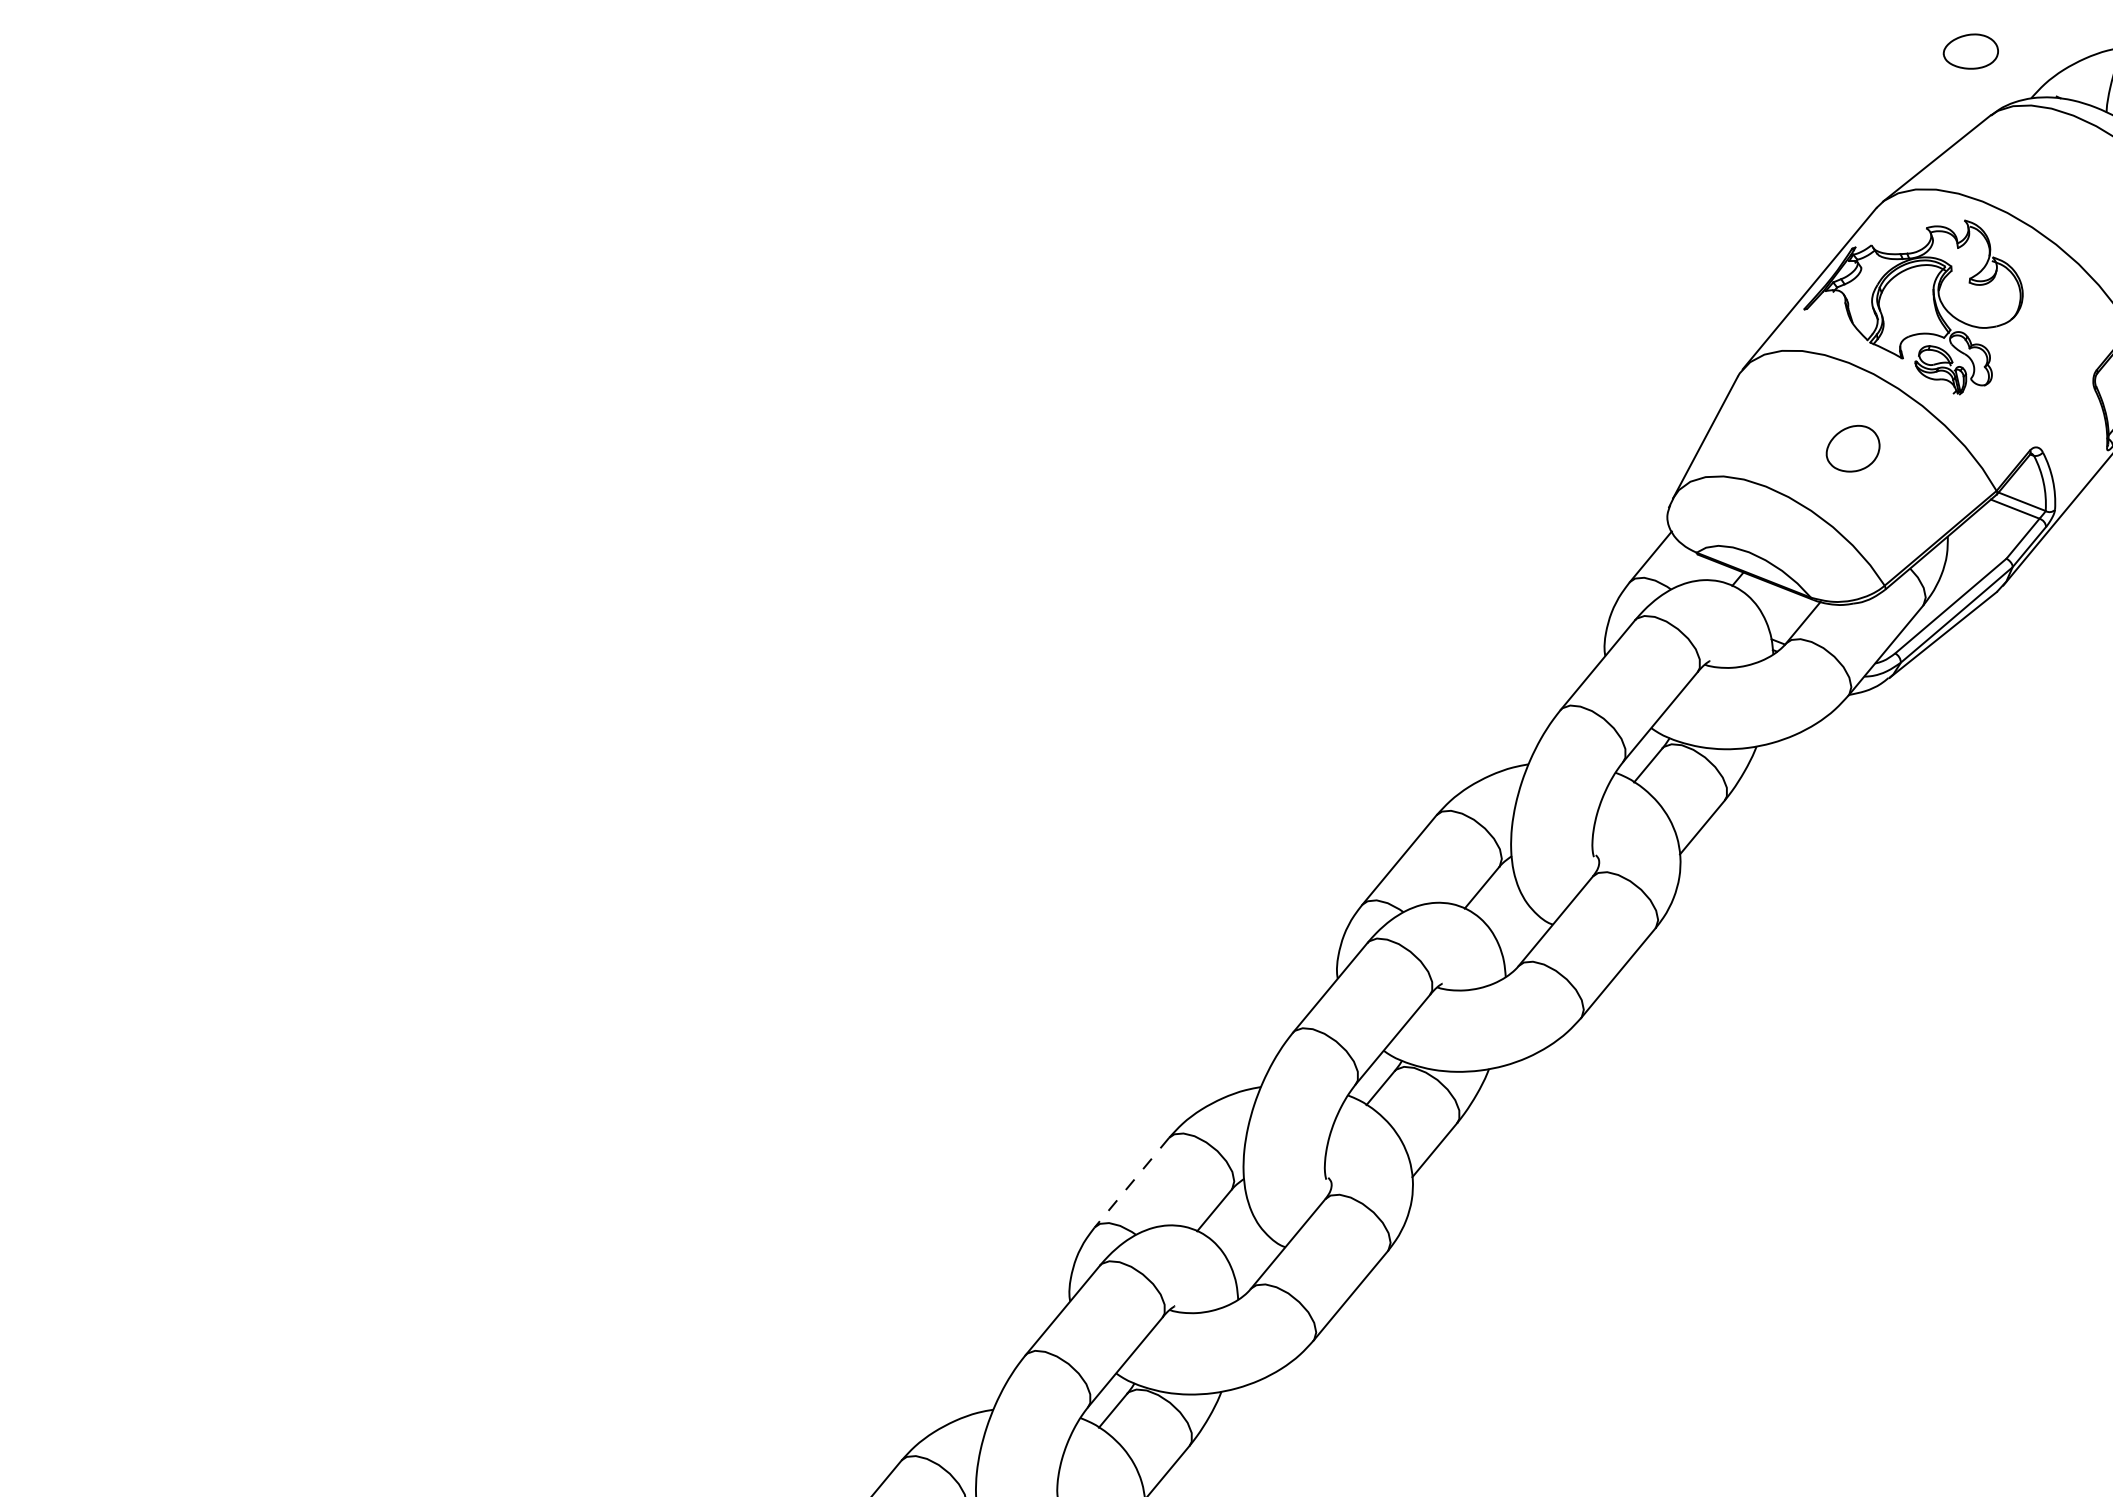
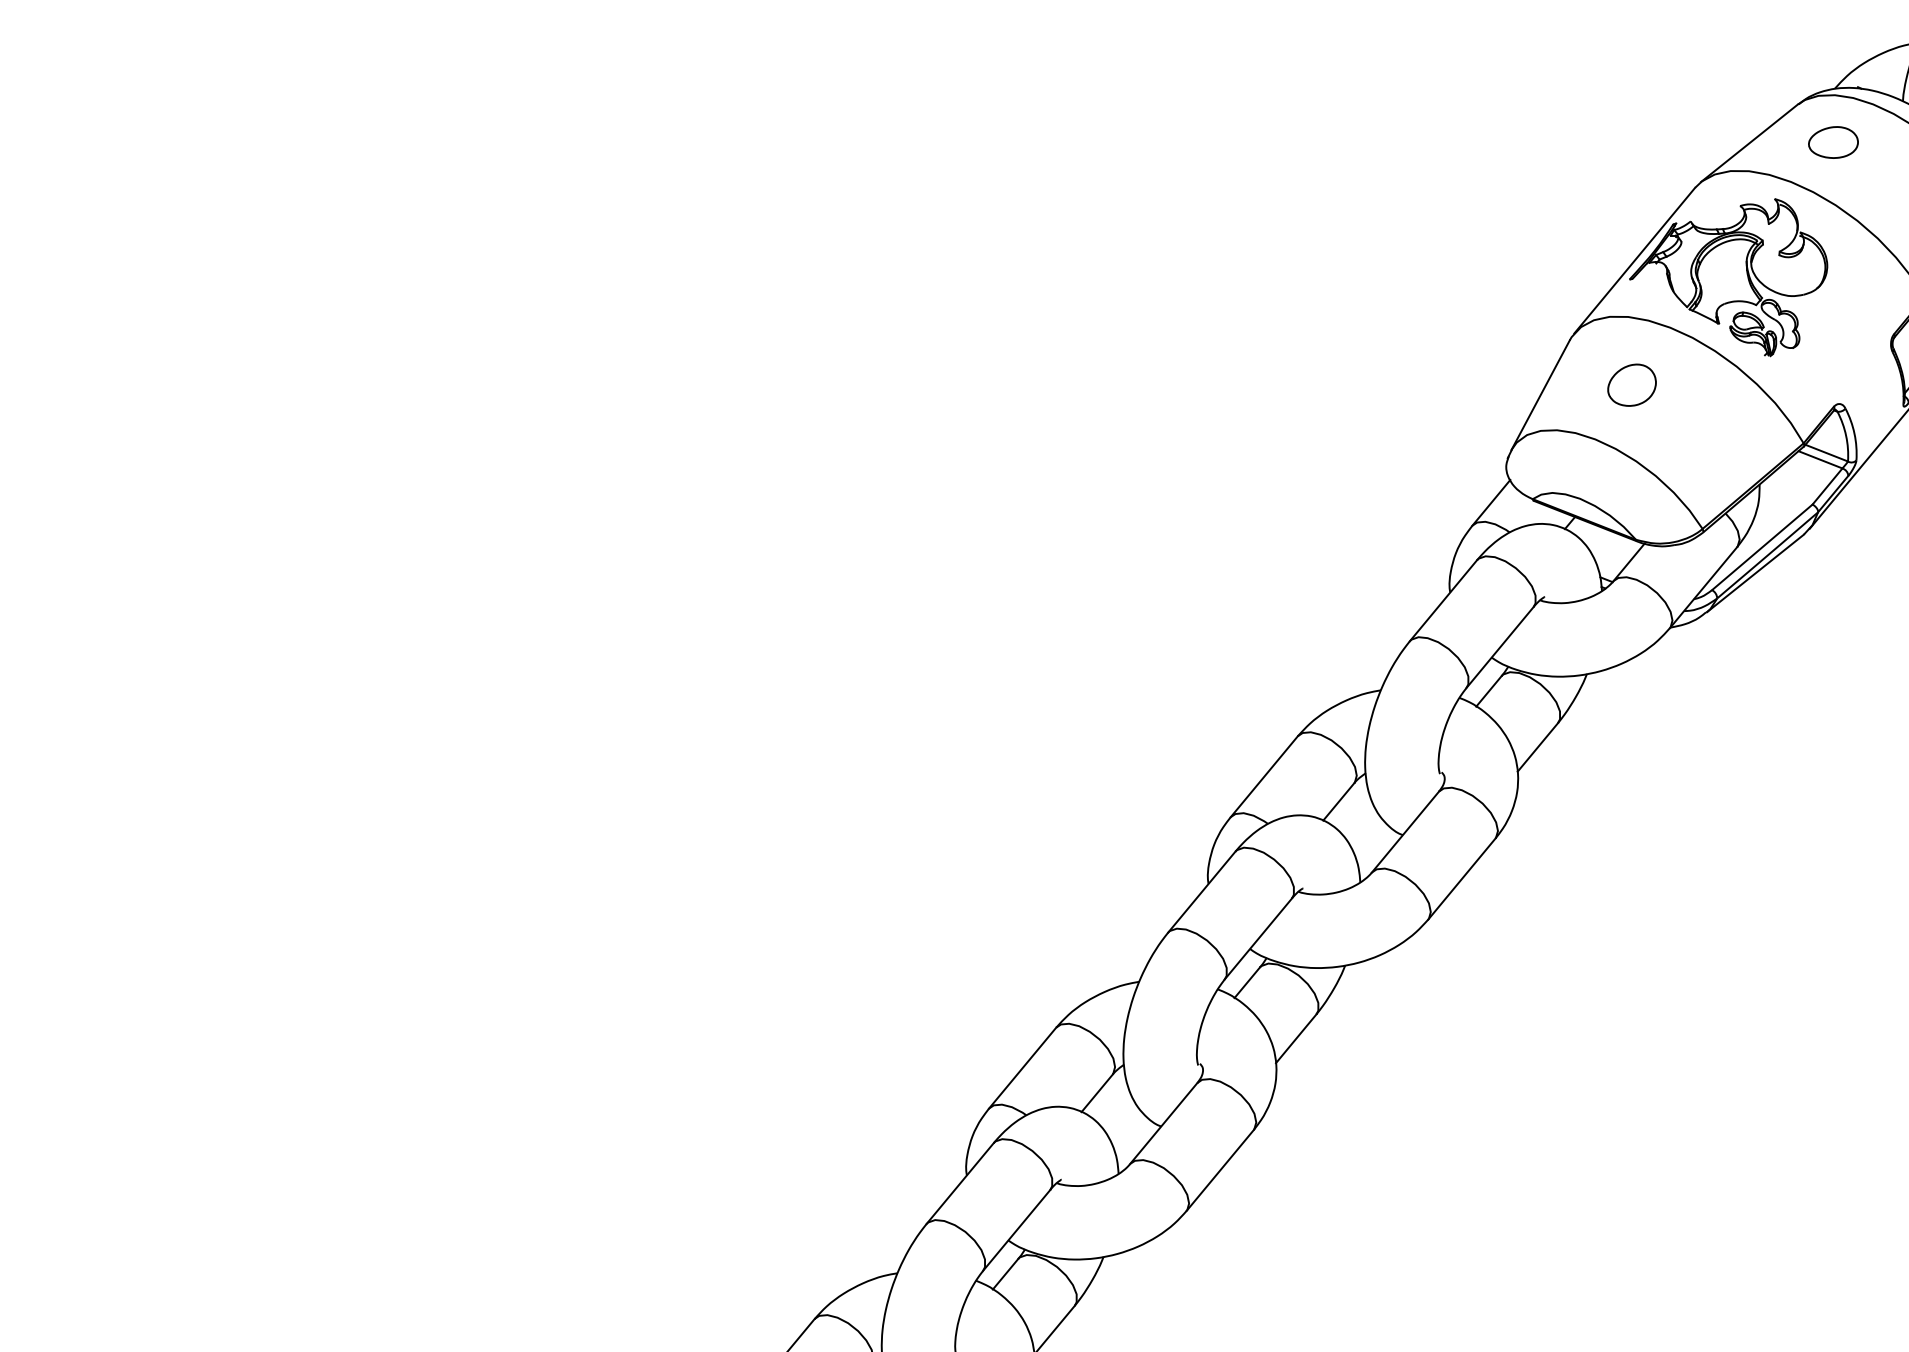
part: (1970, 51) -> (1833, 142), moved
part: (1852, 447) -> (1631, 384), moved
line: (1131, 1183) -> (1022, 1068), dashed -> solid

